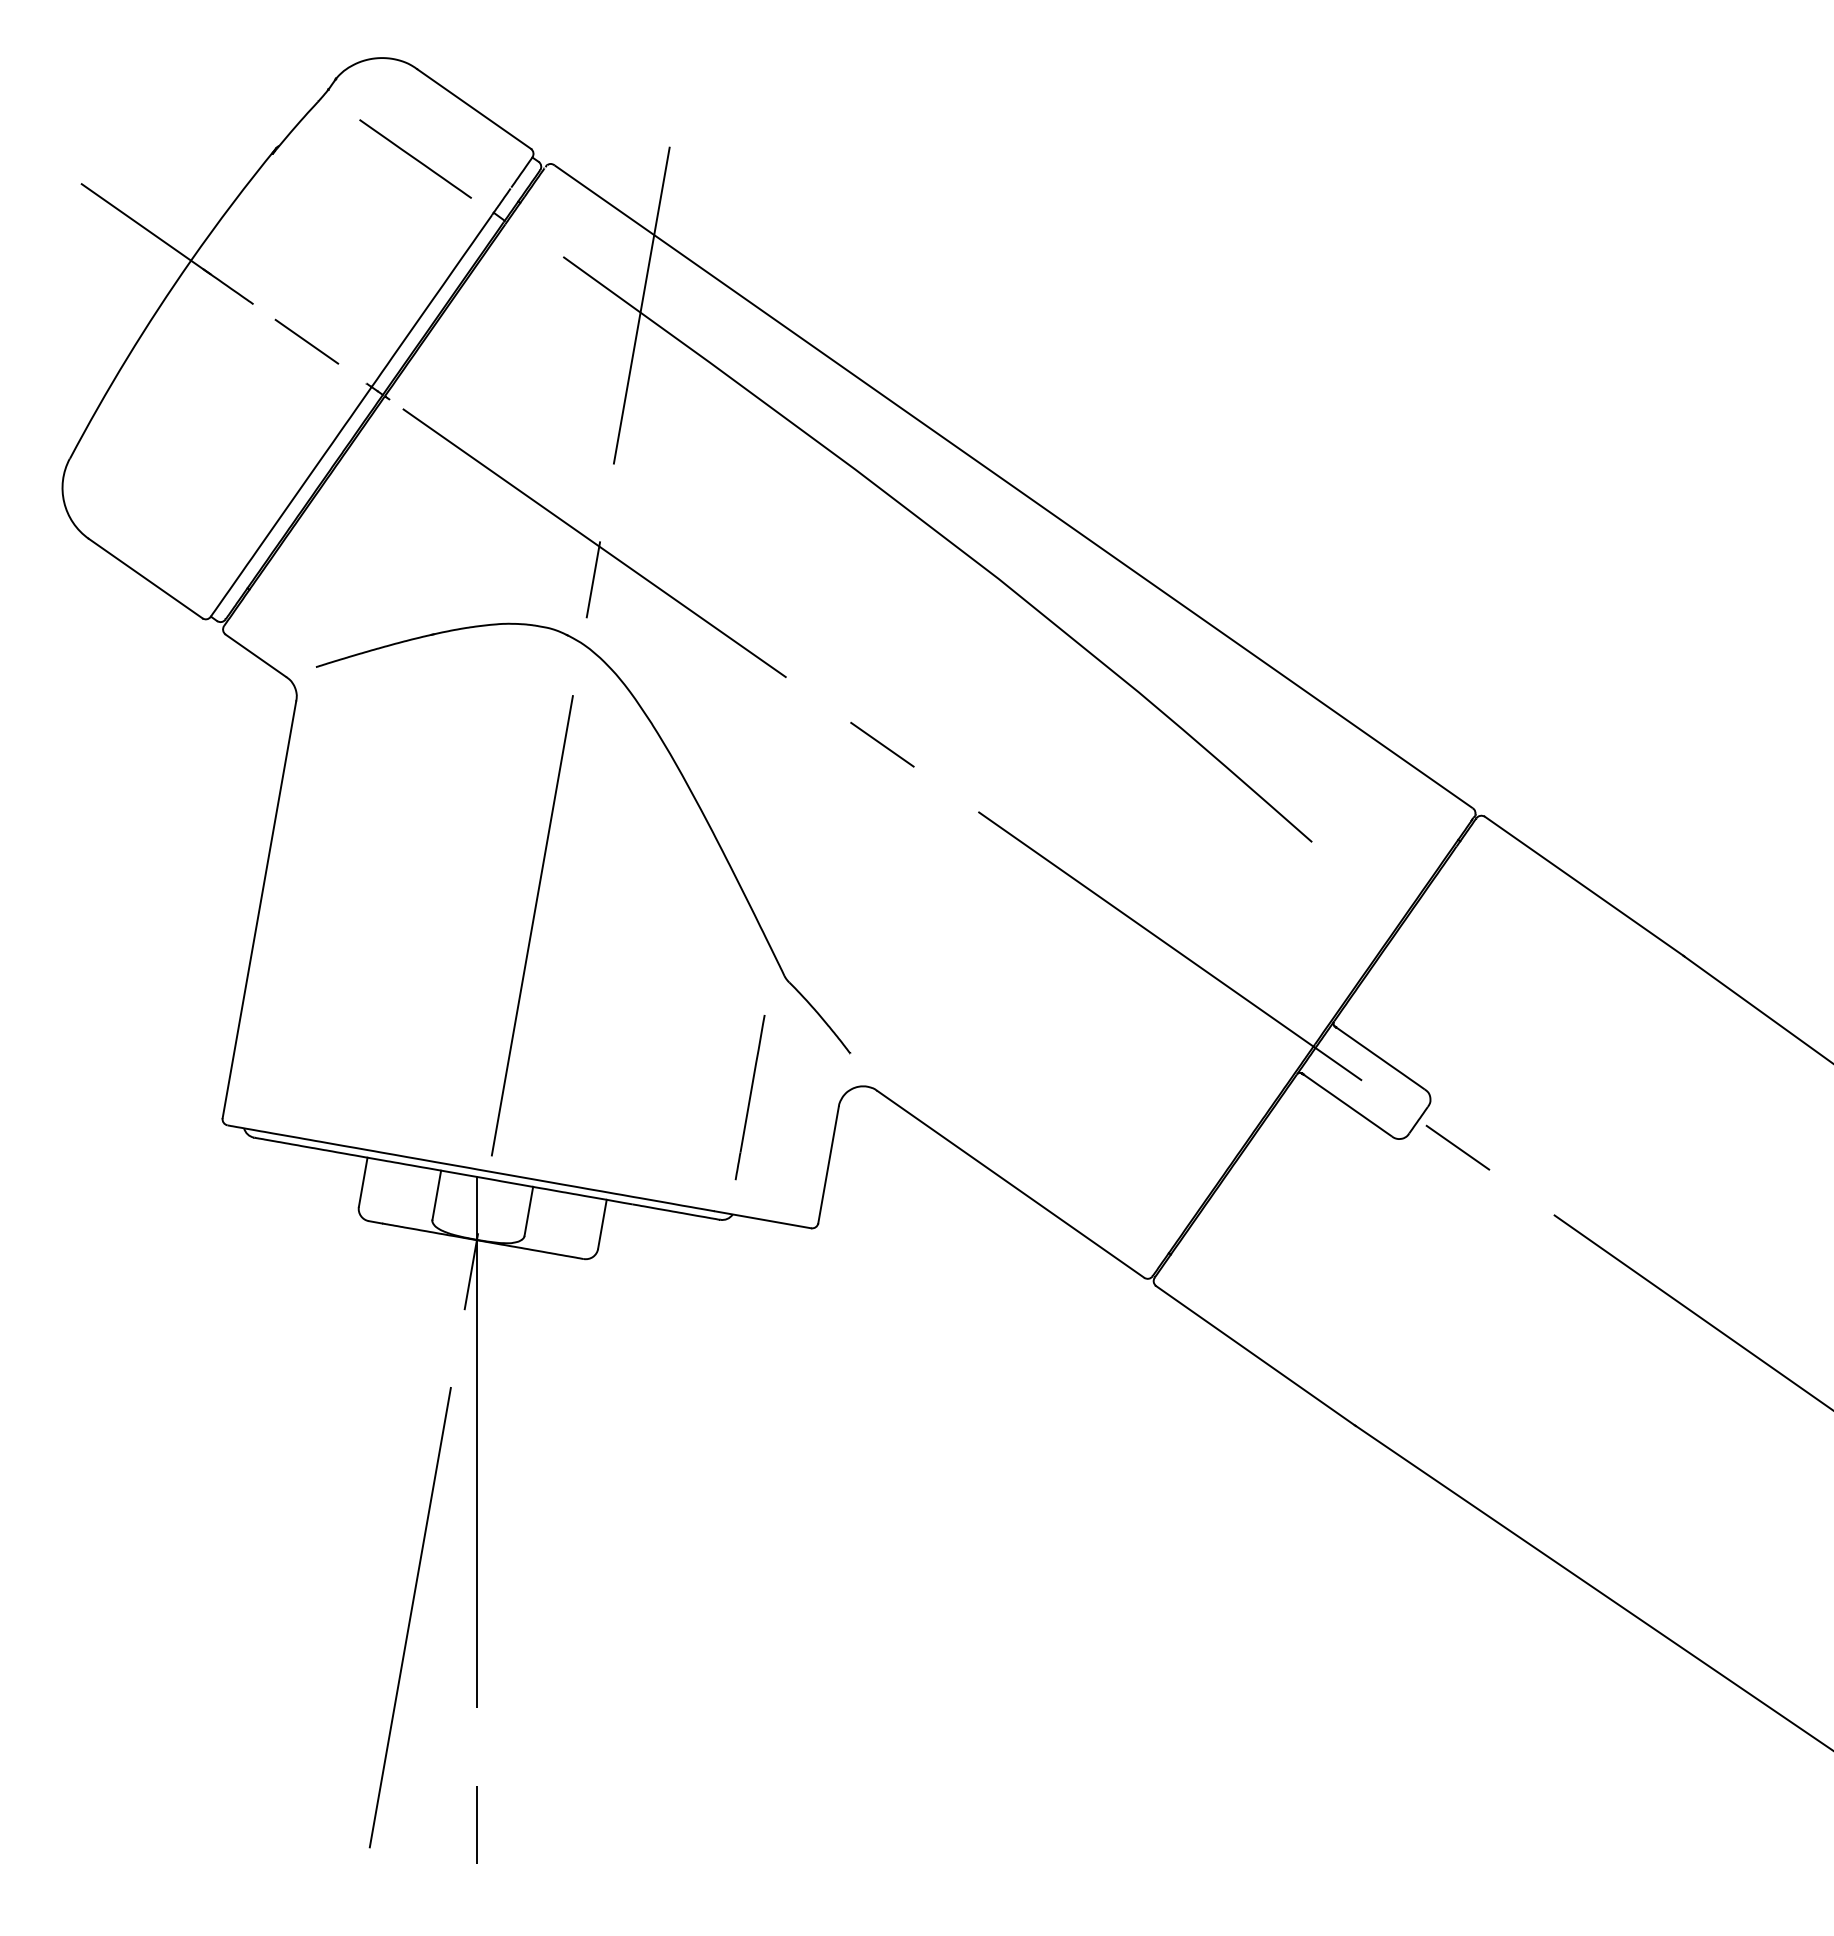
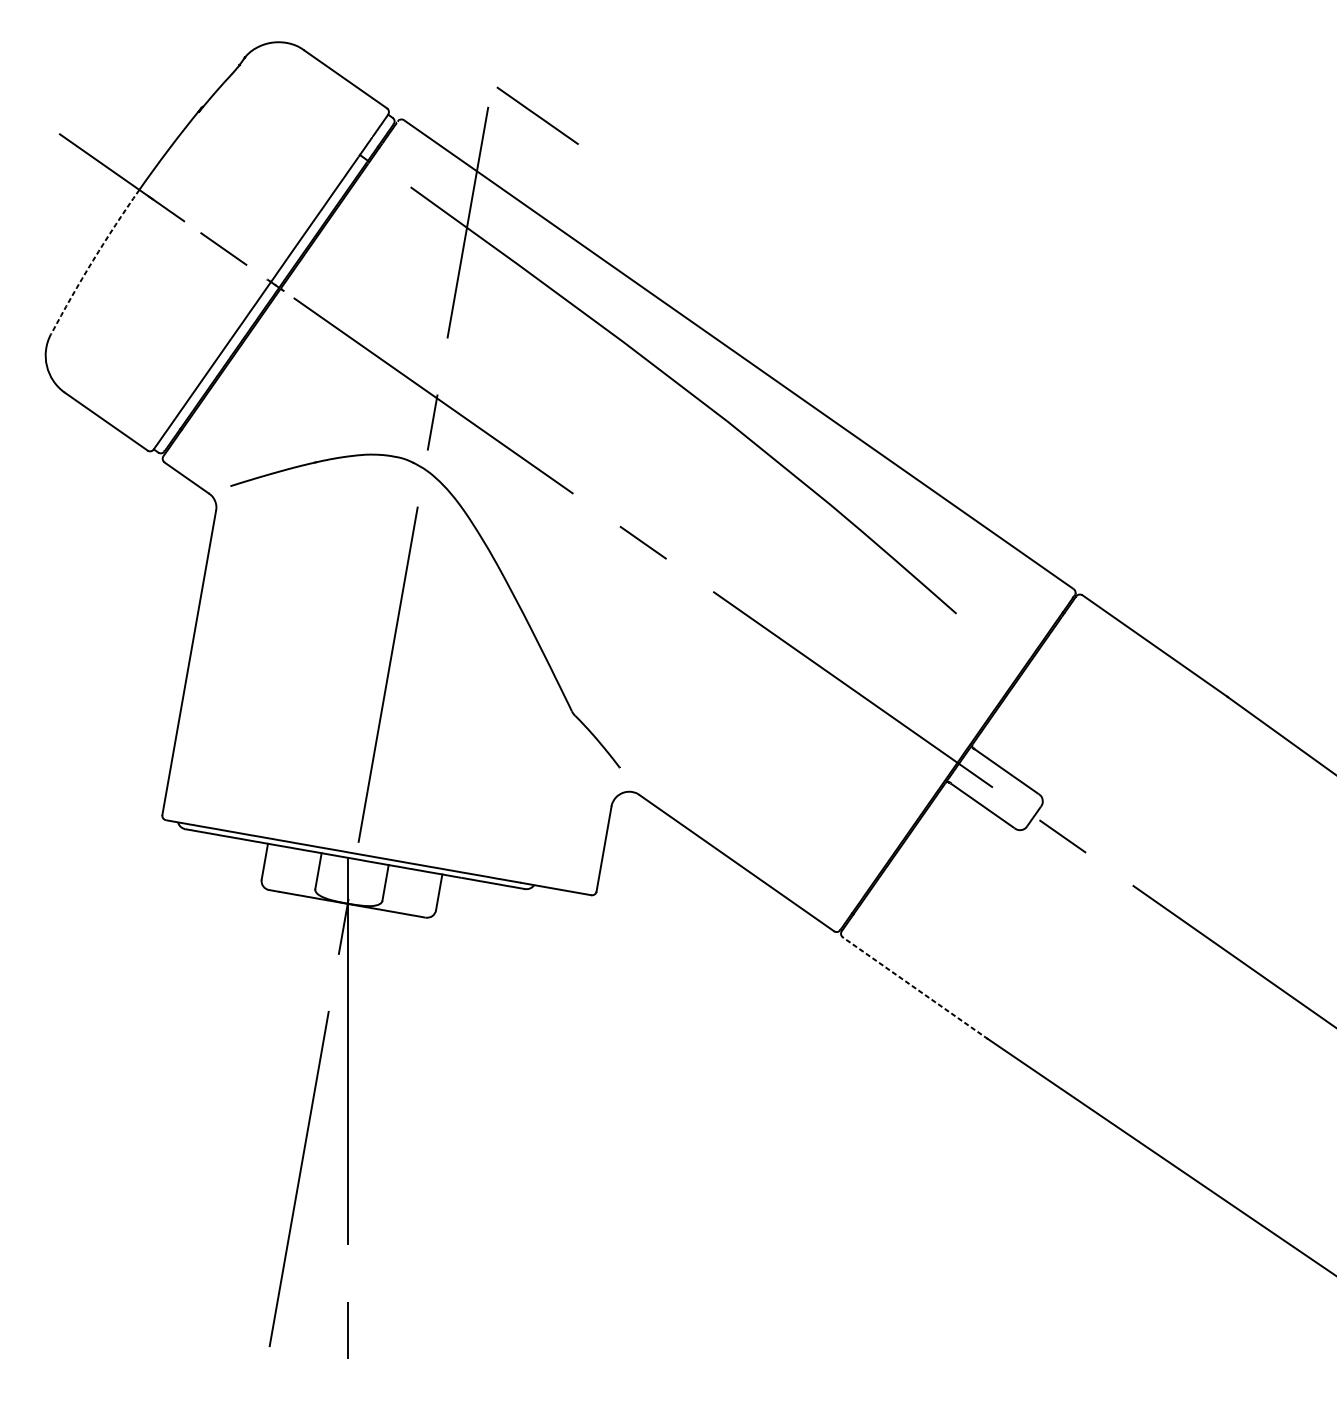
line: (415, 158) -> (537, 115), moved
arc: (127, 357) -> (93, 260), solid -> dashed
line: (749, 1097) -> (546, 799), removed
line: (1255, 1355) -> (915, 987), solid -> dashed

